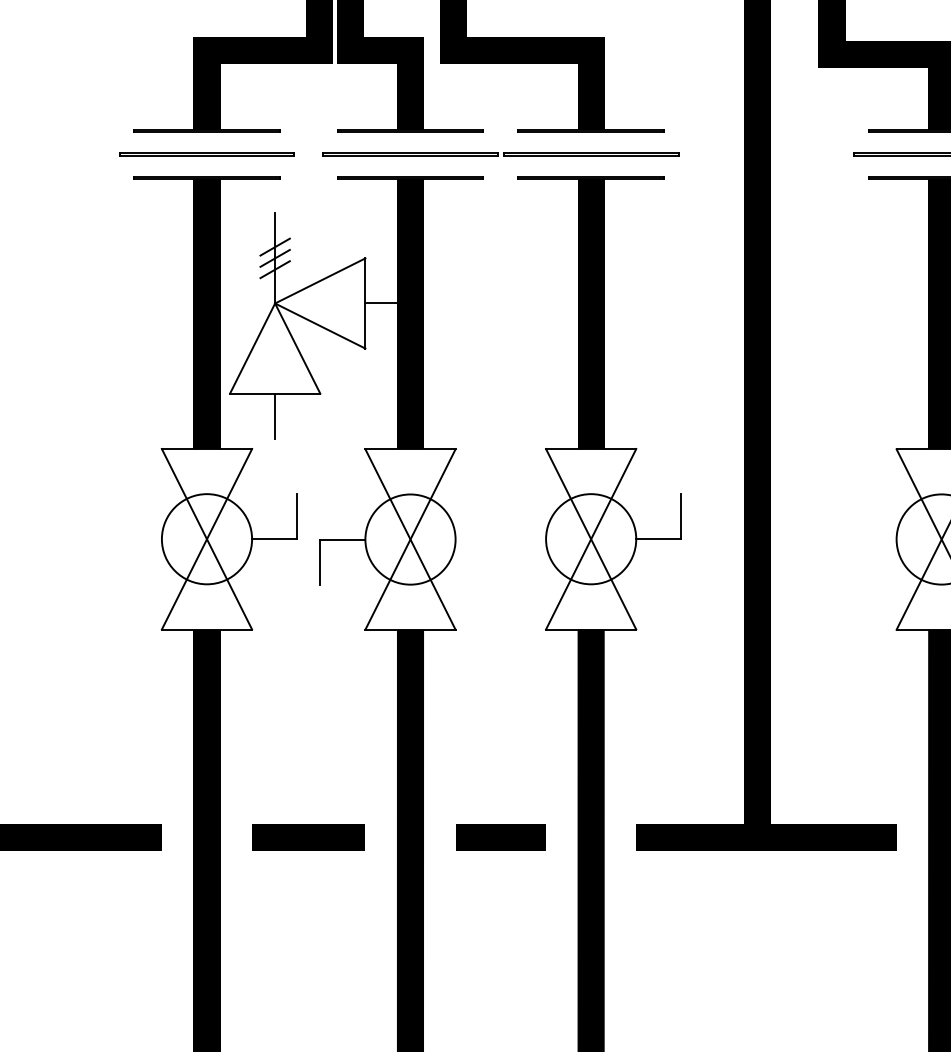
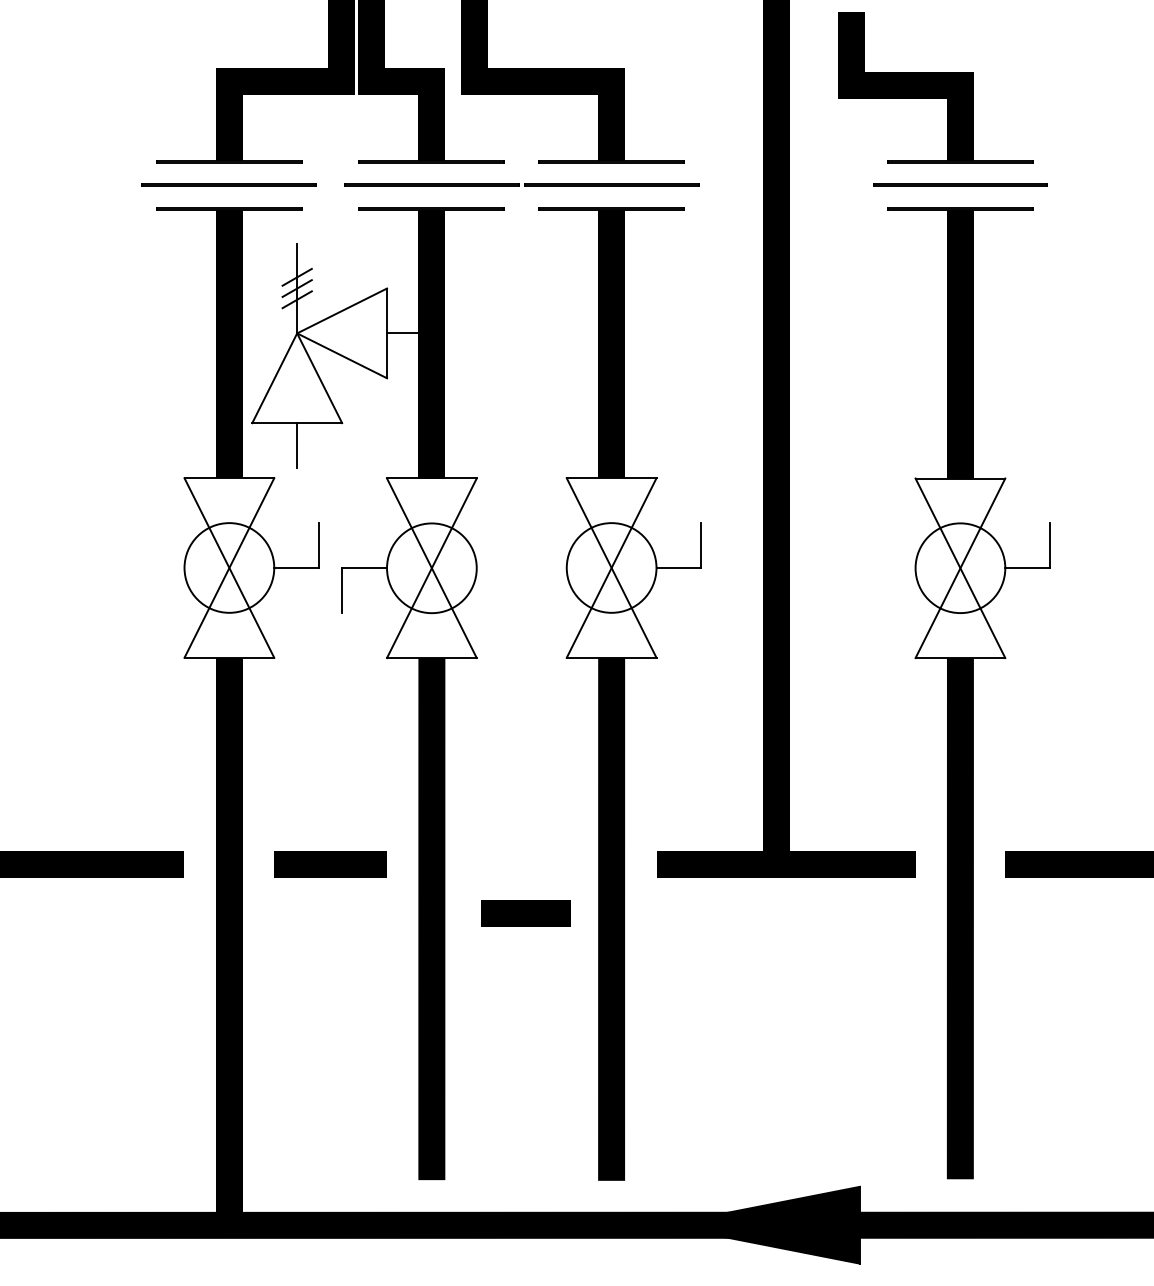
line: (500, 837) -> (525, 913), moved

